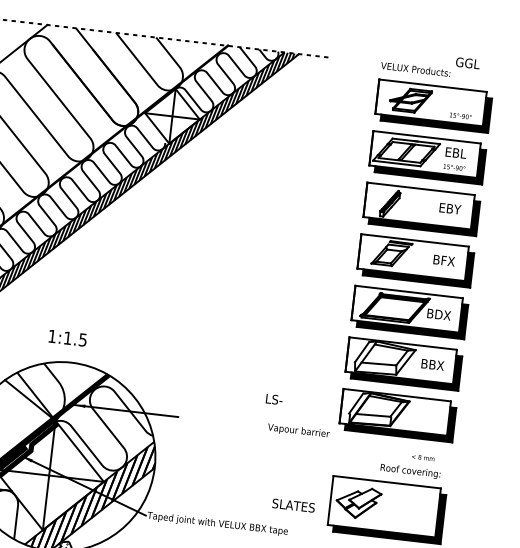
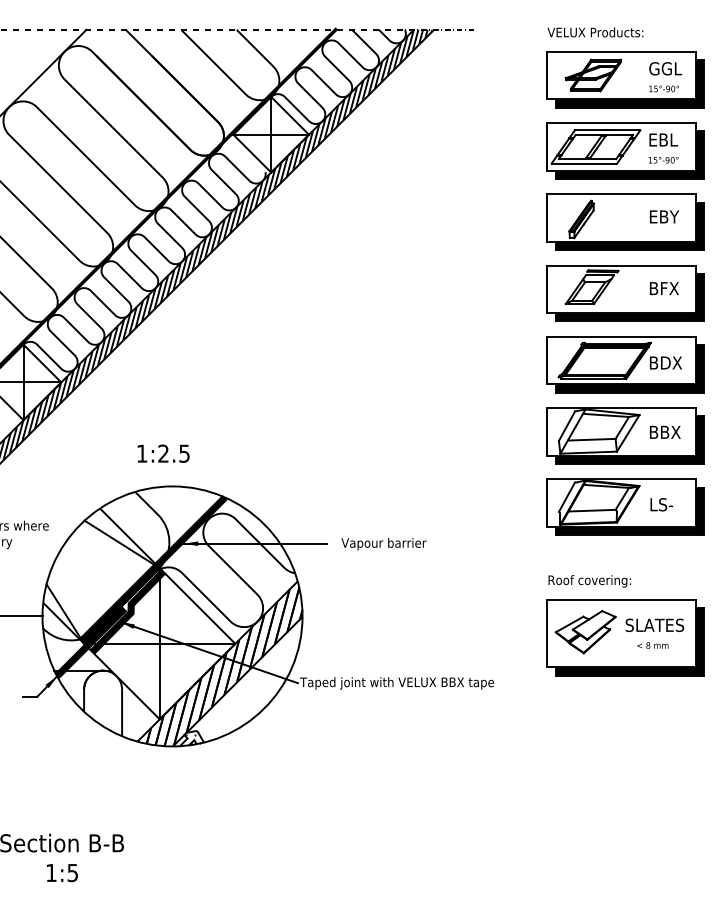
text: (467, 63) -> (665, 68), moved
text: (67, 338) -> (163, 453), 1:1.5 -> 1:2.5
text: (274, 399) -> (661, 504), moved
text: (298, 431) -> (383, 544), moved
text: (422, 457) -> (652, 645), moved
text: (410, 471) -> (589, 581), moved
text: (293, 505) -> (654, 624), moved

